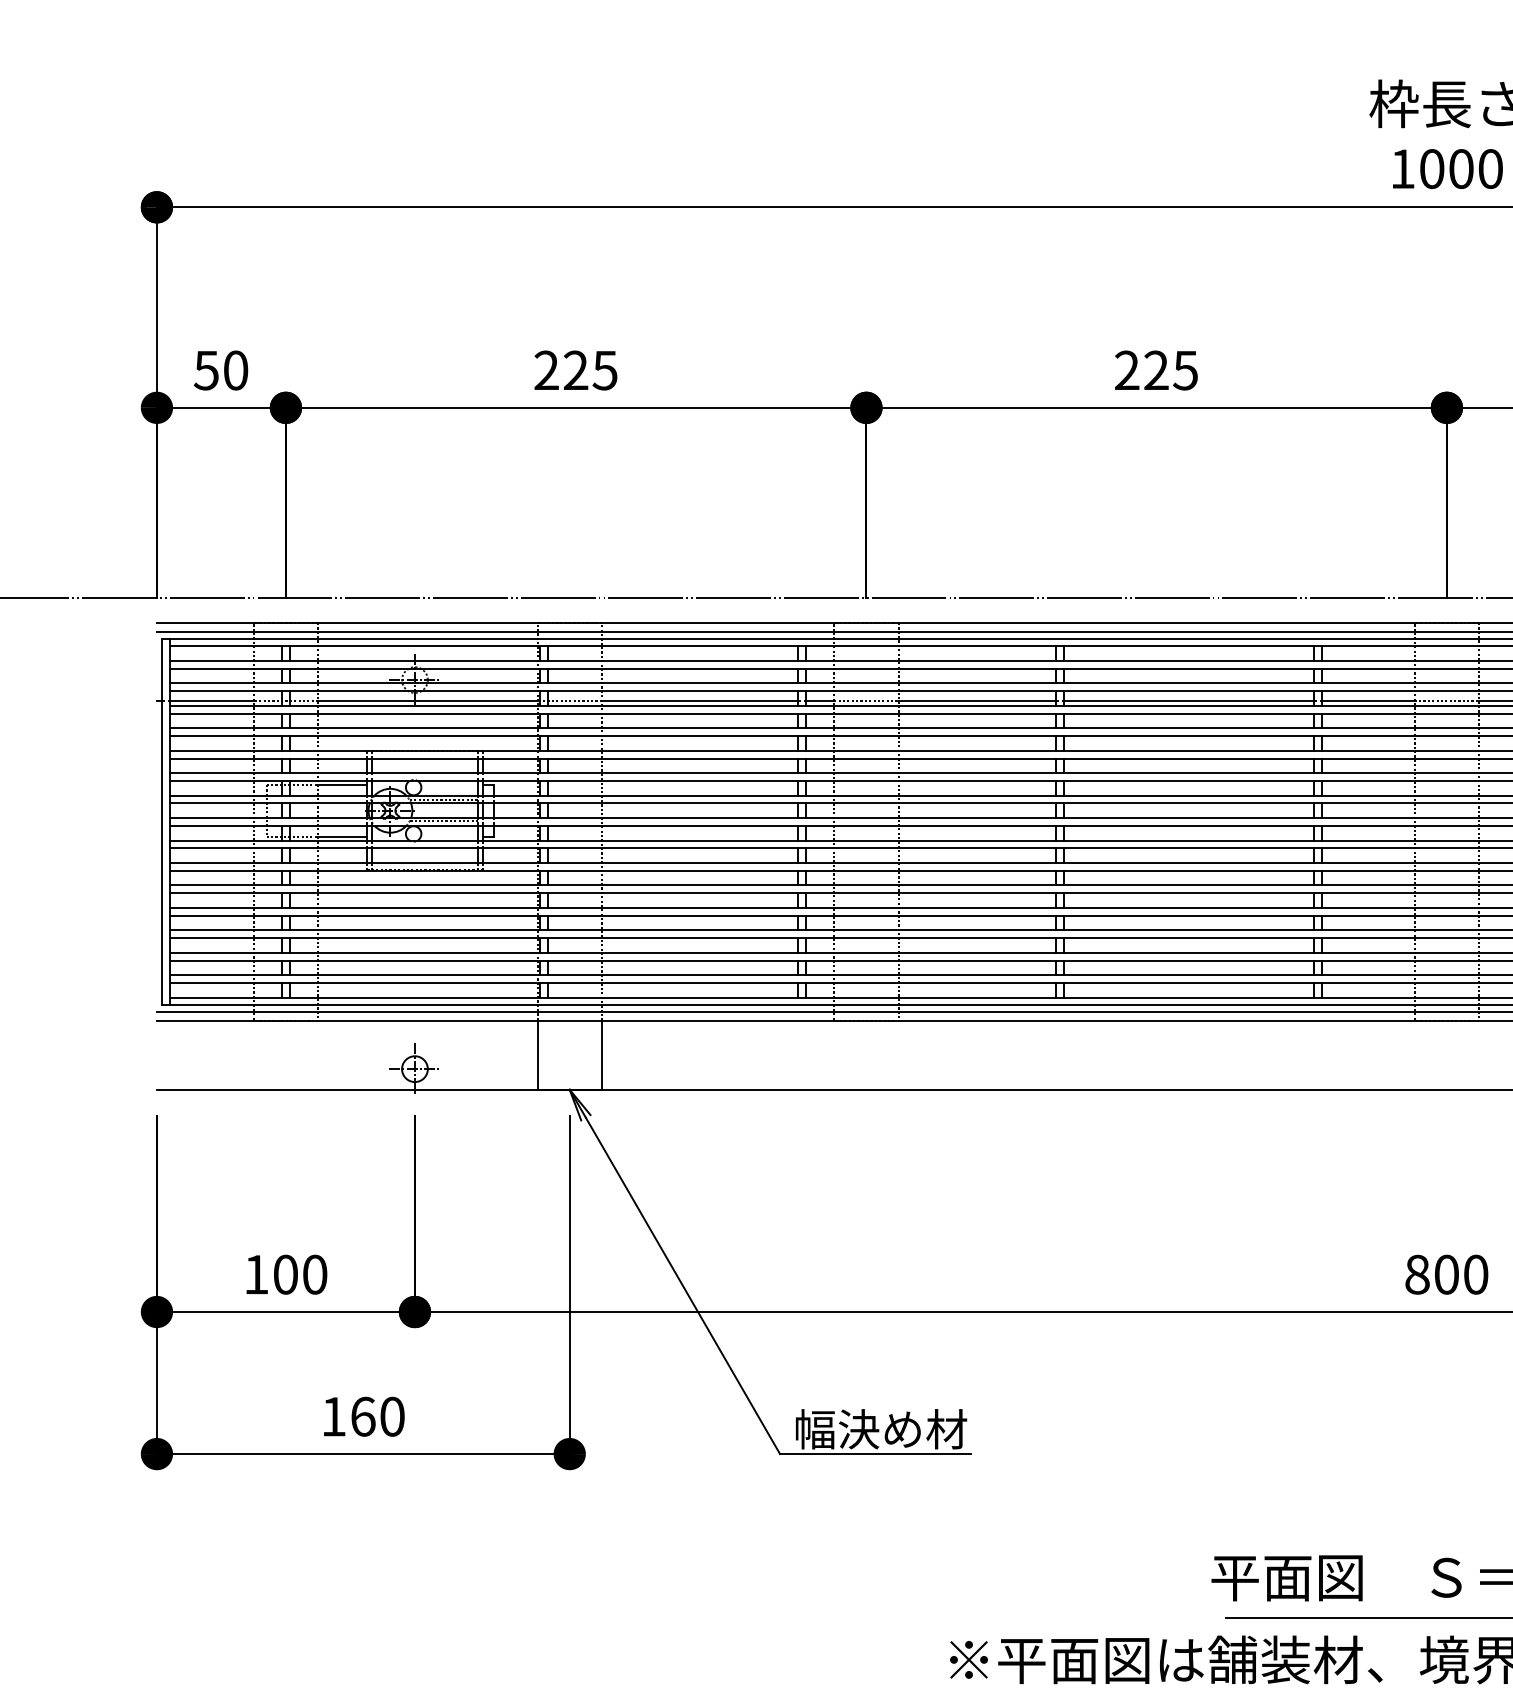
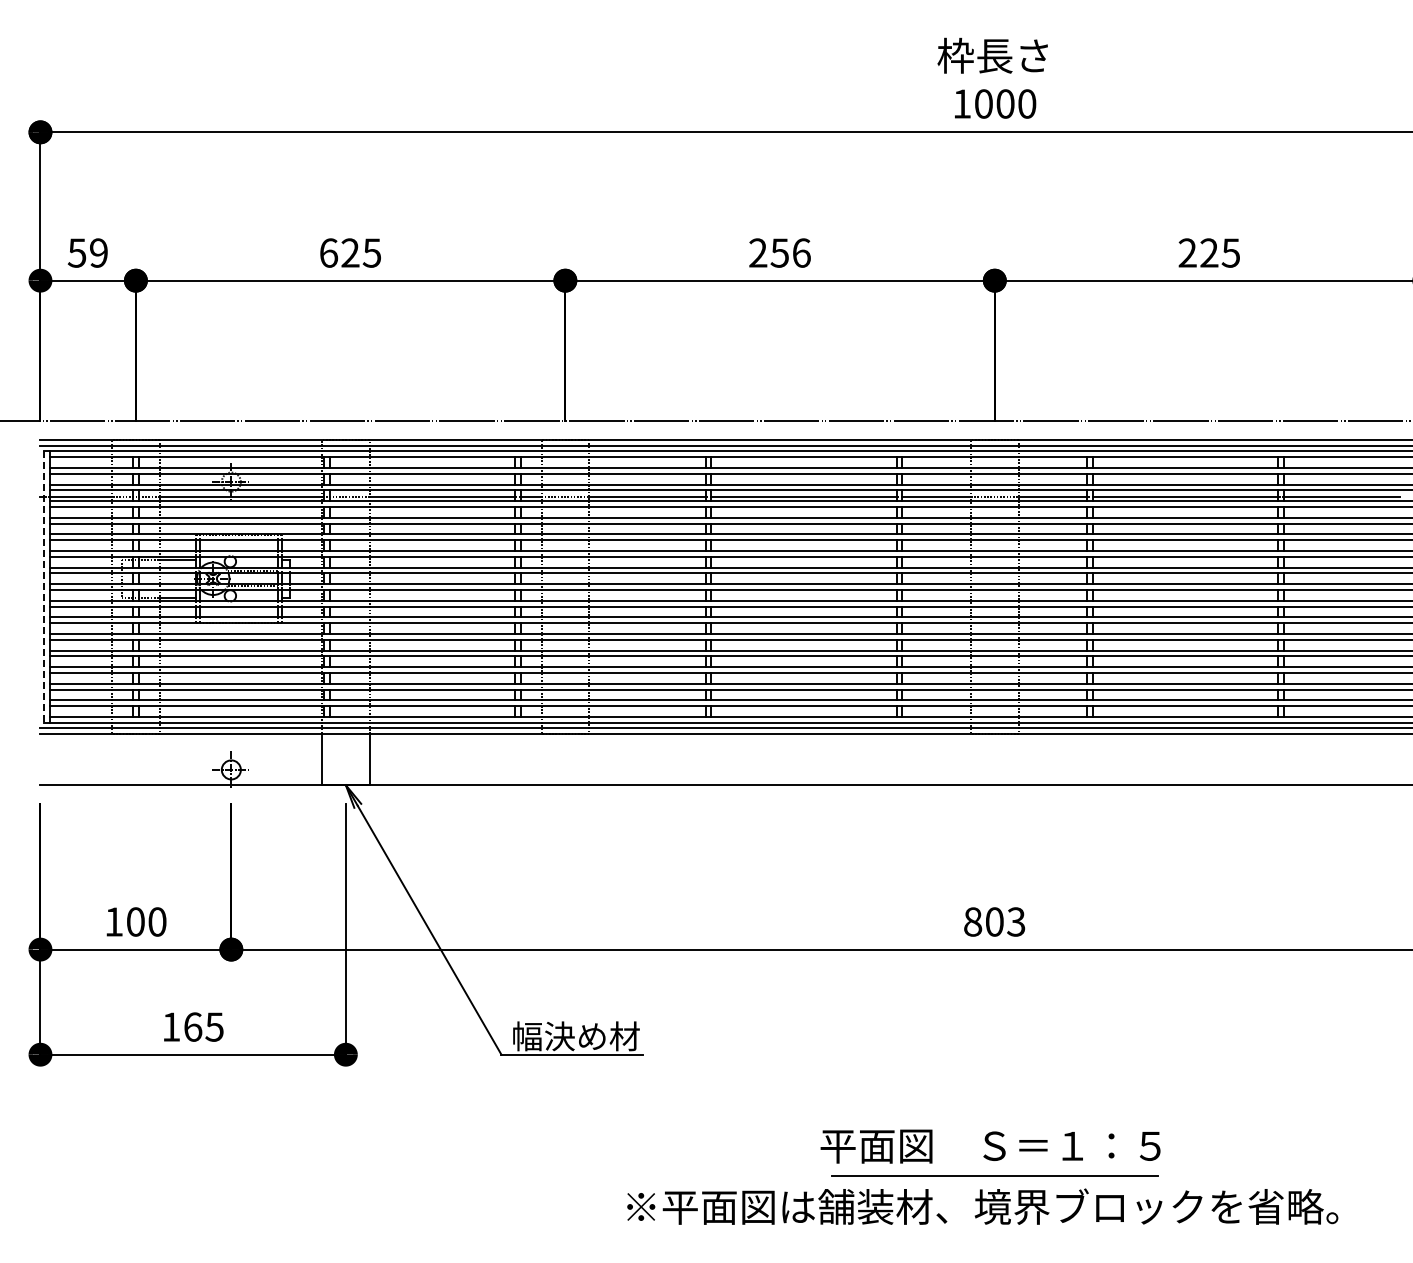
text: (235, 369) -> (98, 252), 50 -> 59
text: (546, 369) -> (328, 252), 225 -> 625
text: (1170, 369) -> (790, 252), 225 -> 256
line: (162, 822) -> (44, 587), solid -> dashed
text: (1476, 1274) -> (1016, 921), 800 -> 803
text: (392, 1415) -> (214, 1026), 160 -> 165

